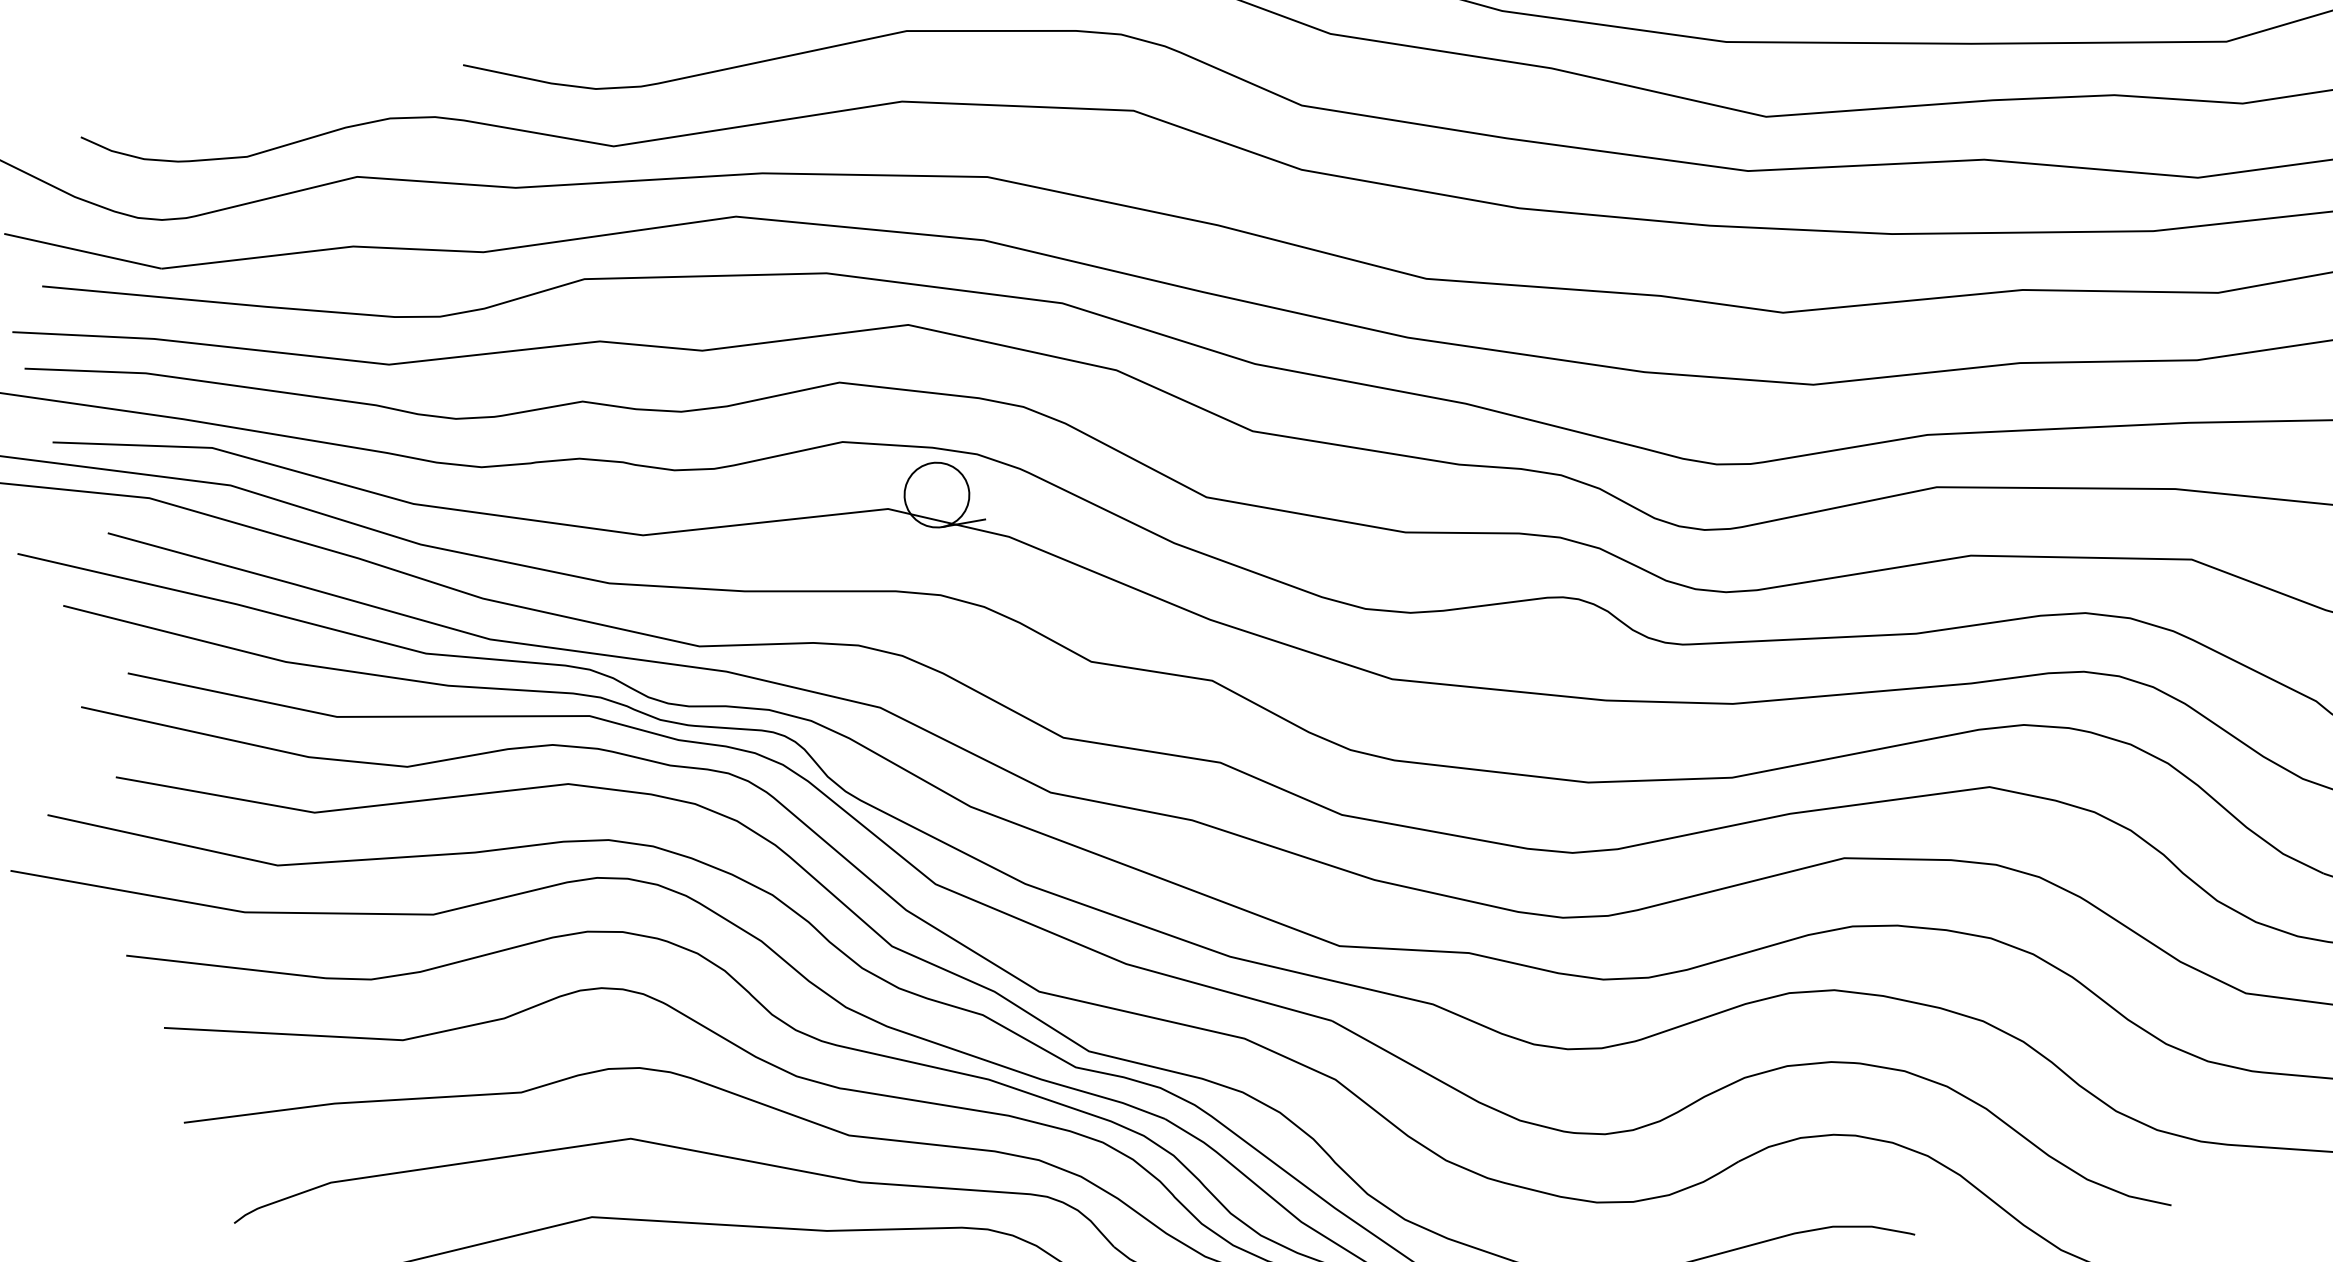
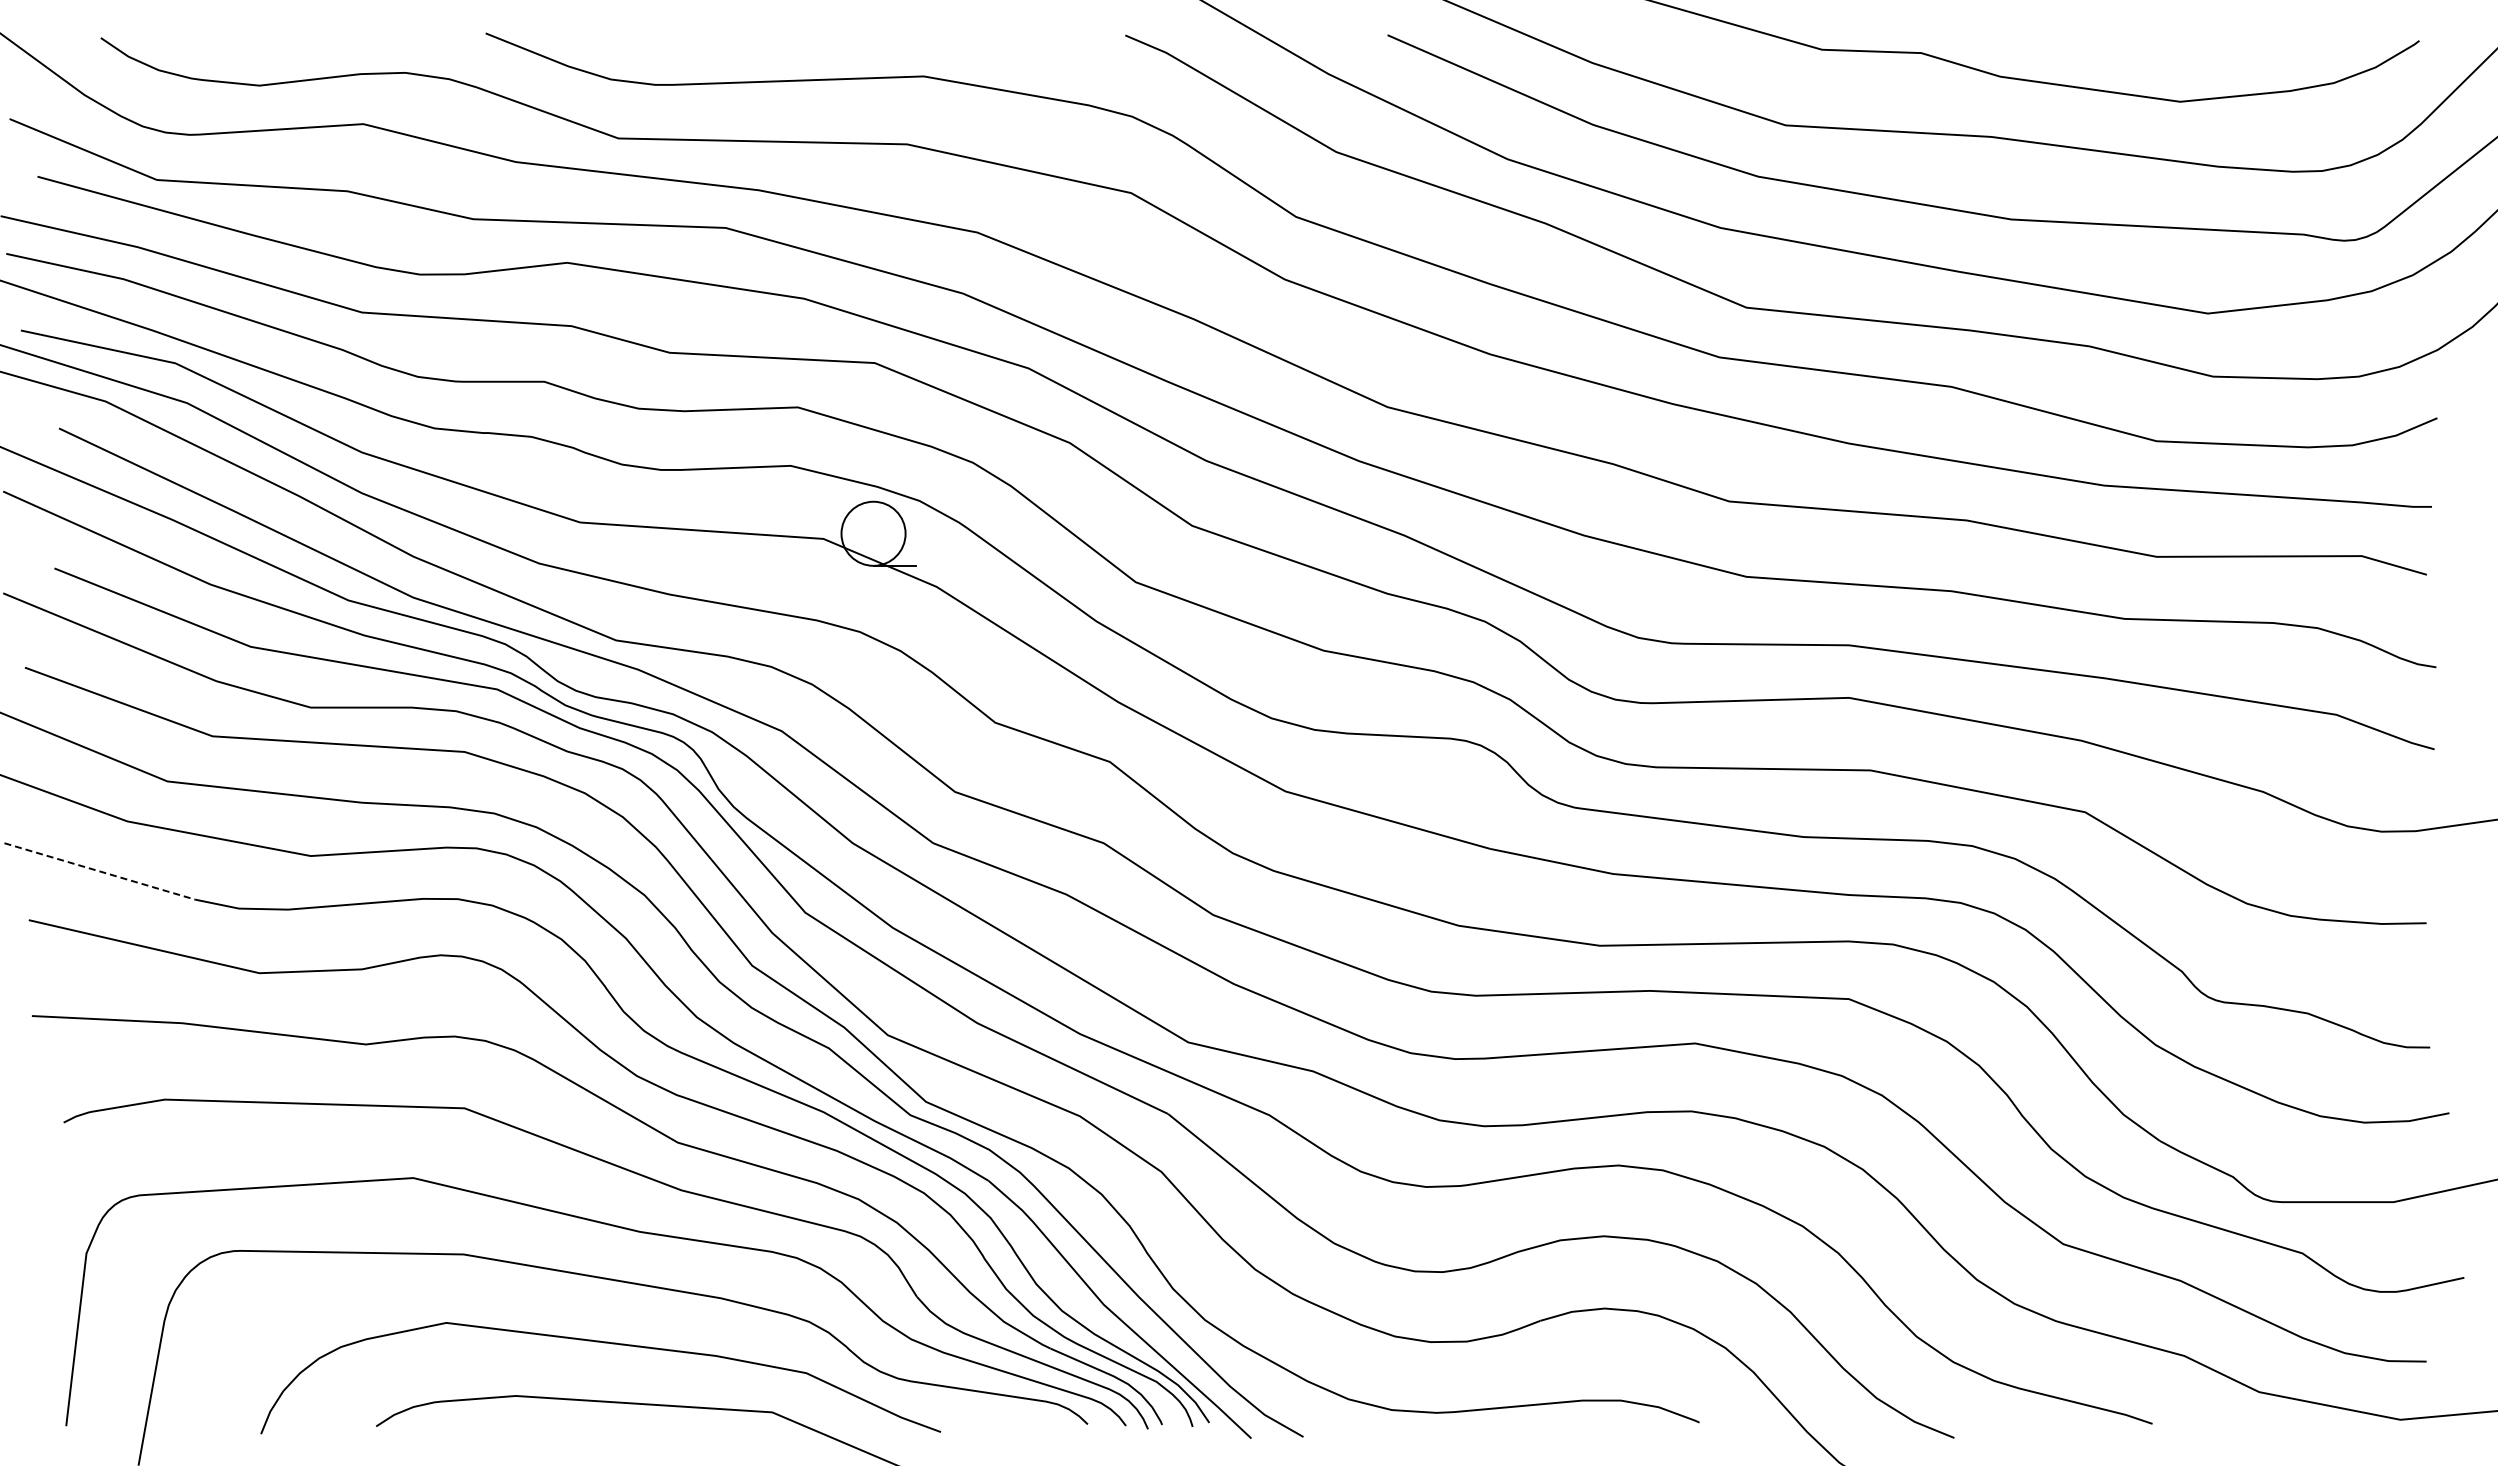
line: (226, 966) -> (100, 871), solid -> dashed

